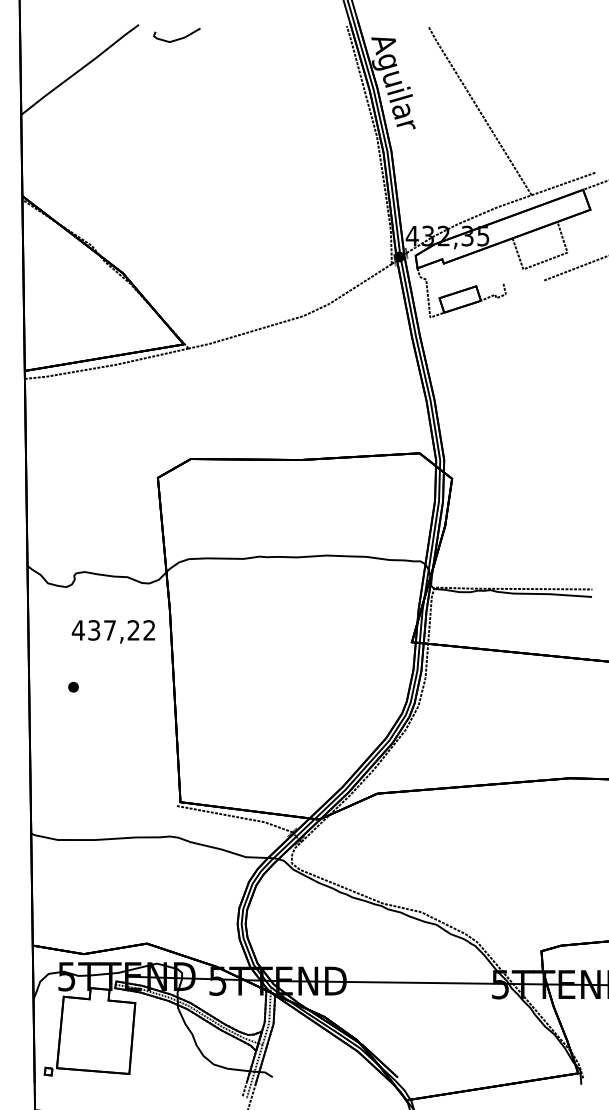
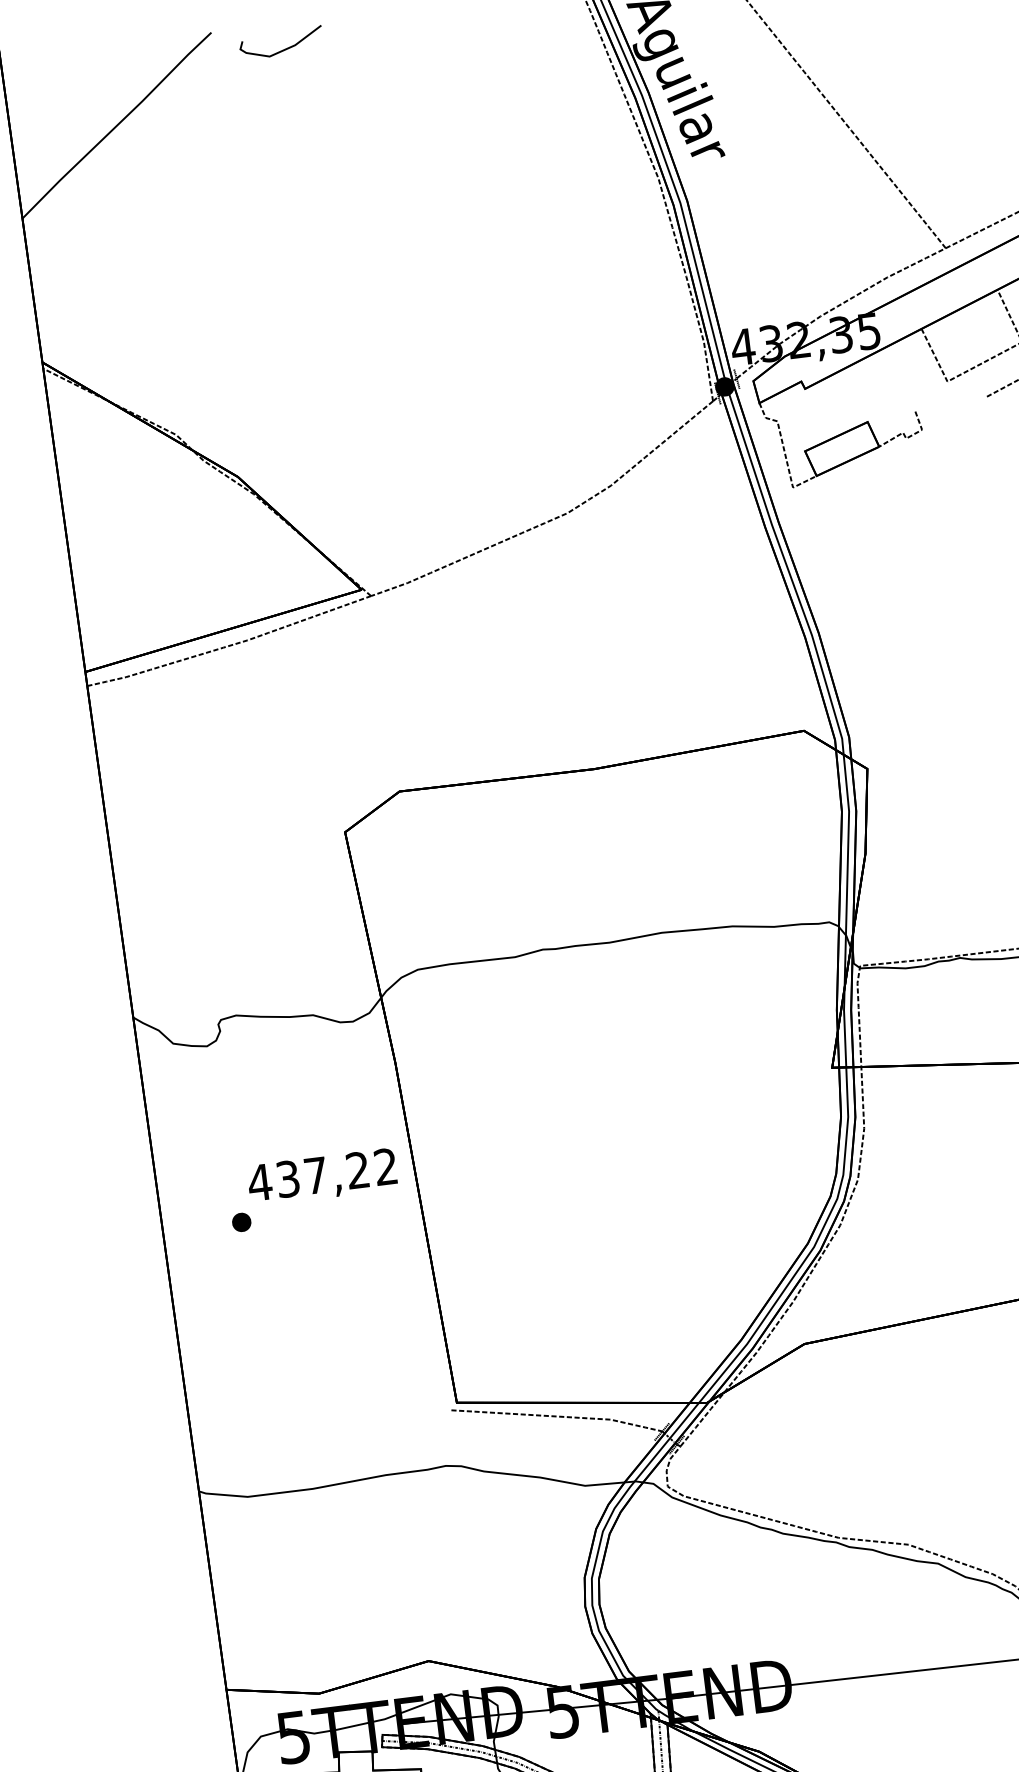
text: (112, 631) -> (320, 1177), moved

